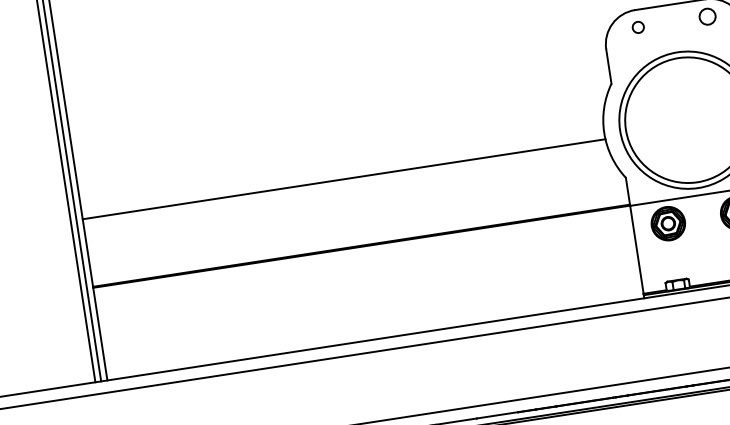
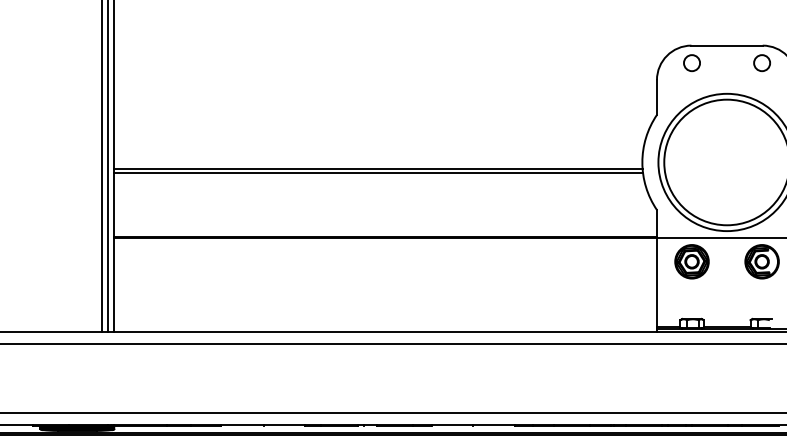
circle: (637, 27) -> (691, 63), size x1.43
line: (345, 183) -> (378, 173), added

